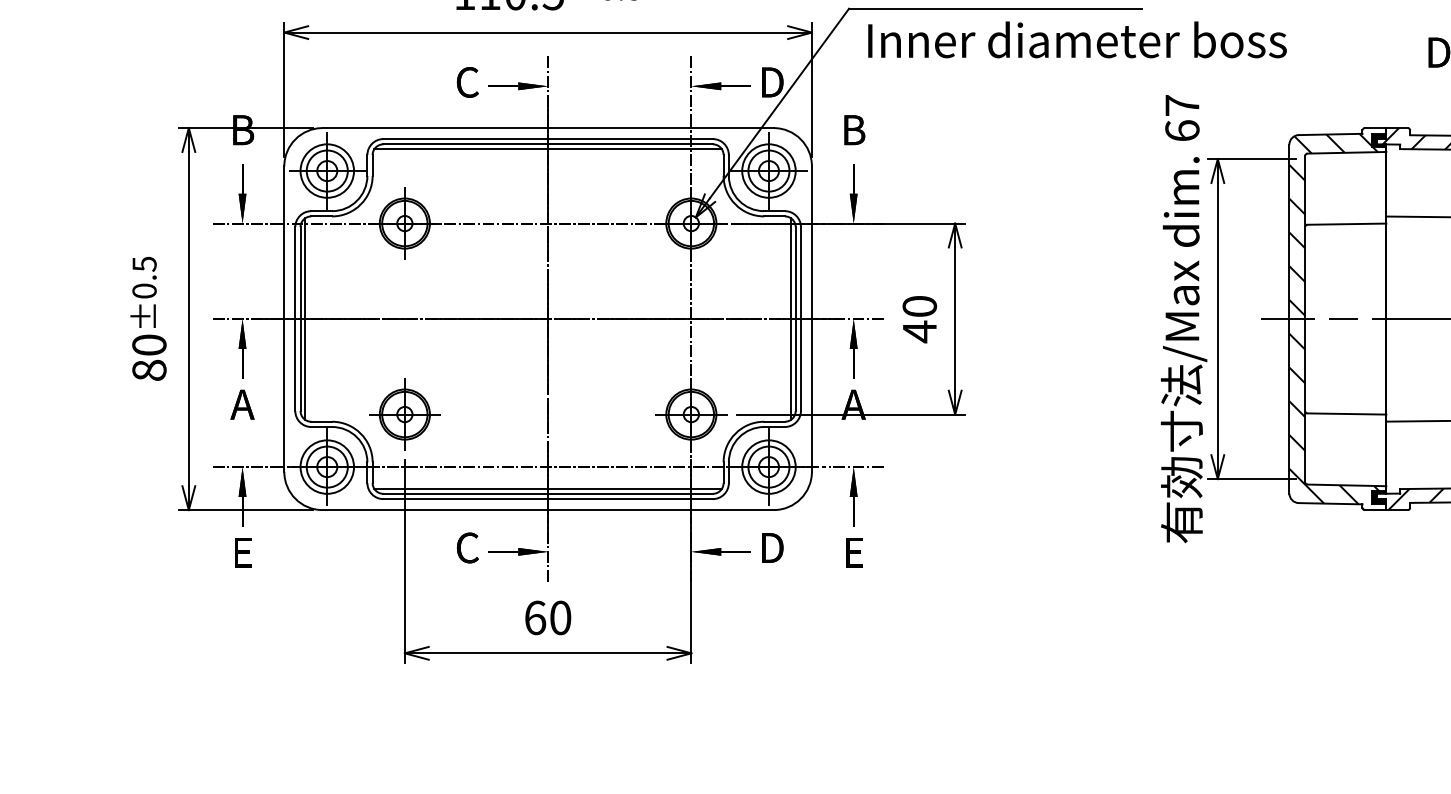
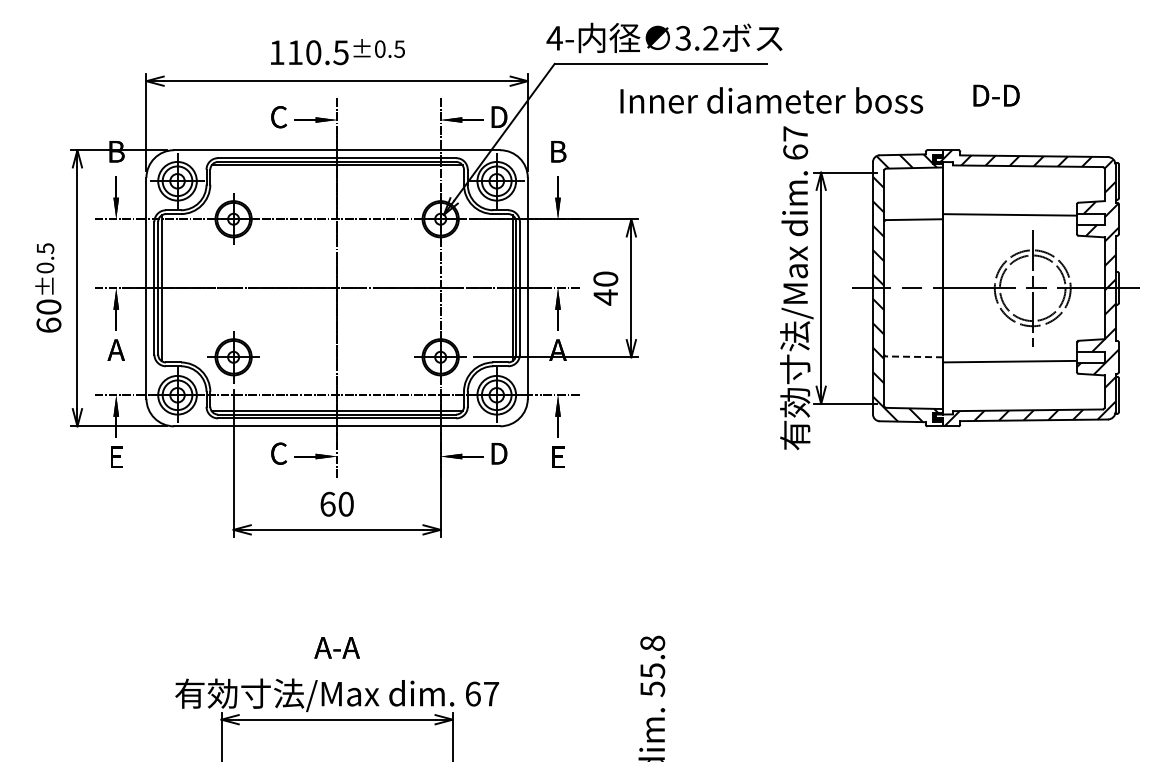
text: (1077, 39) -> (771, 100), moved
text: (148, 369) -> (48, 324), 80 -> 60
line: (1346, 413) -> (914, 356), solid -> dashed

